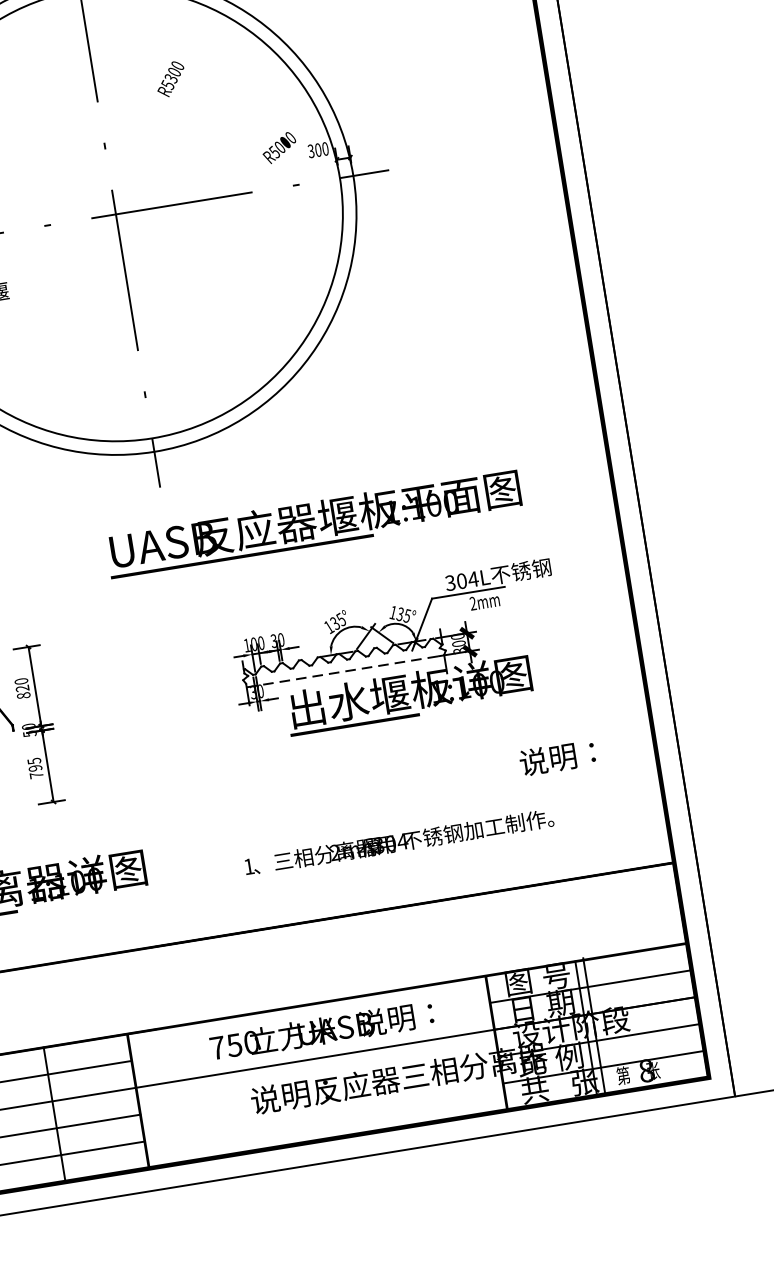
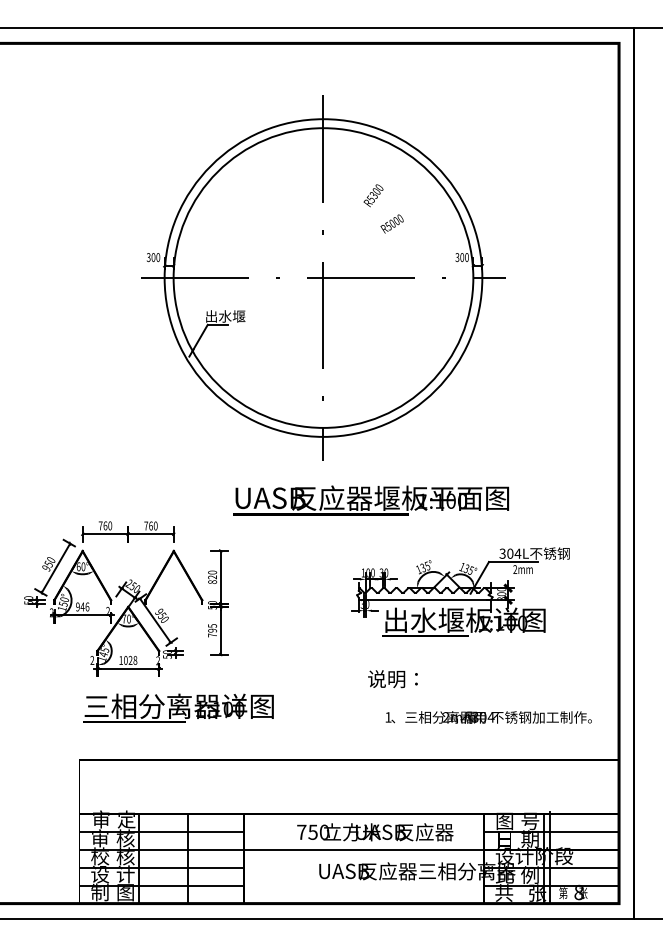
text: (278, 147) -> (391, 223), moved
text: (313, 523) -> (370, 500), moved
line: (346, 671) -> (425, 600), dashed -> solid
text: (556, 758) -> (392, 679), moved
text: (398, 842) -> (488, 717), moved
text: (401, 1018) -> (424, 832), 说明： -> 反应器
text: (289, 1094) -> (343, 870), 说明： -> UASB

